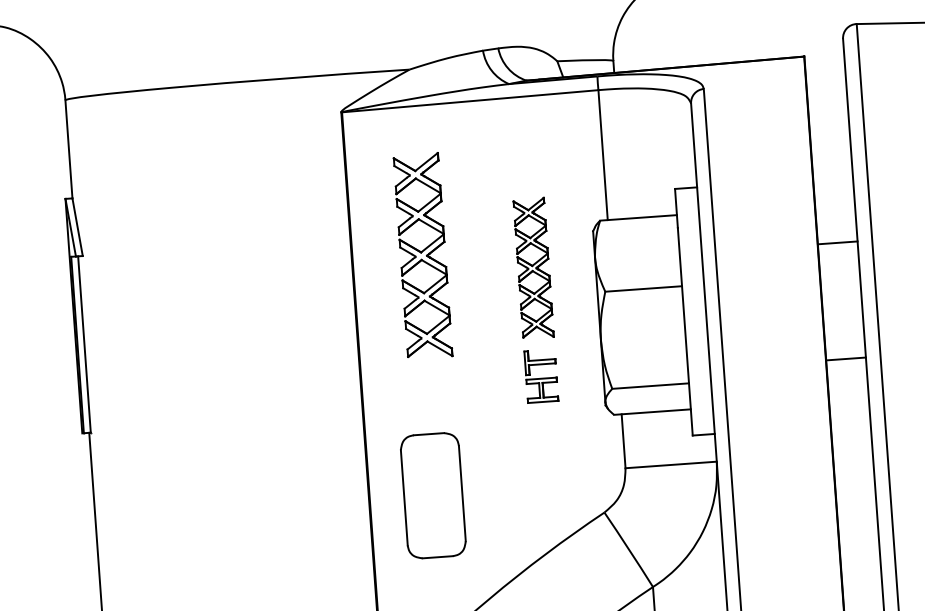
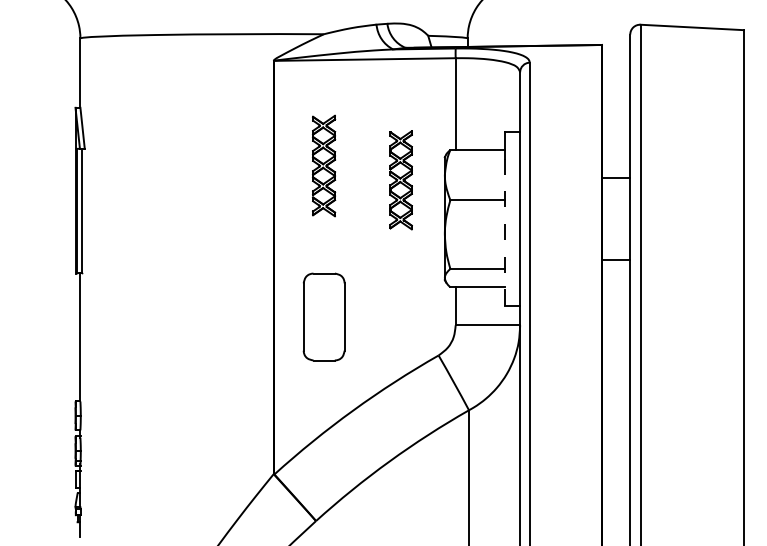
part: (422, 255) -> (323, 165), size x0.7
line: (685, 330) -> (504, 231), solid -> dashed
part: (540, 376) -> (400, 256), removed
part: (432, 495) -> (323, 316), moved

